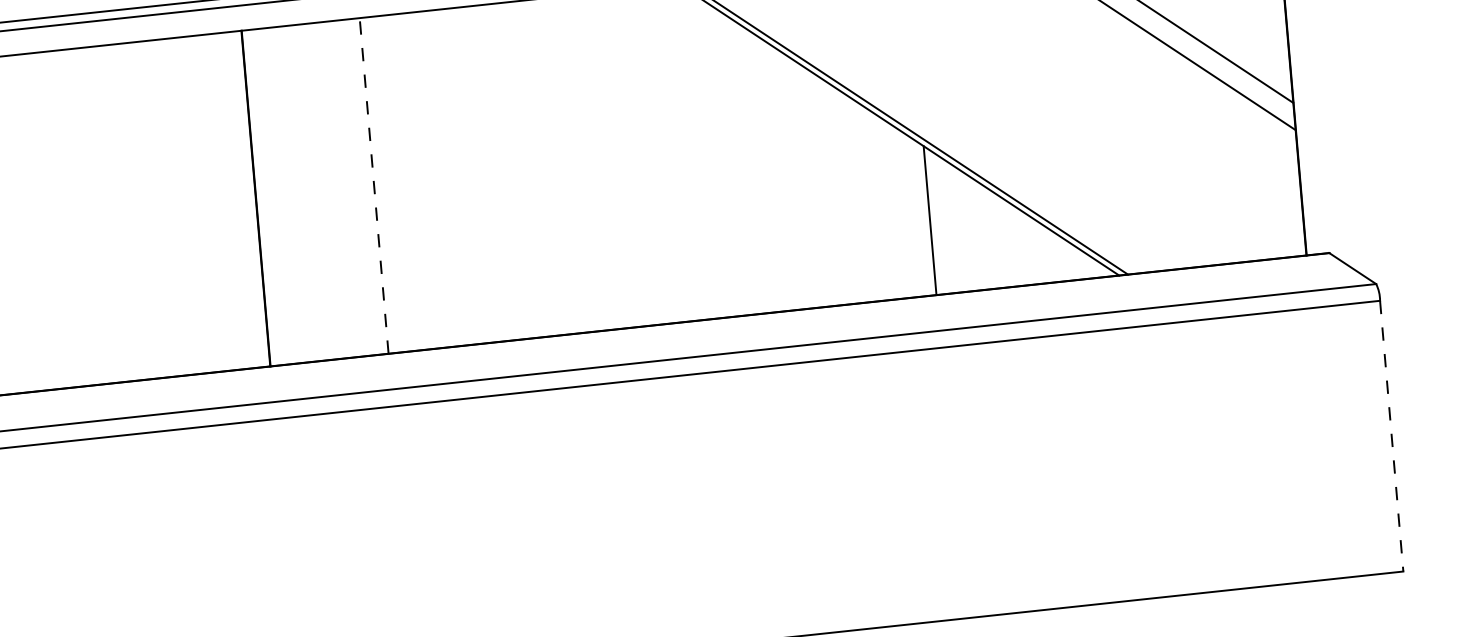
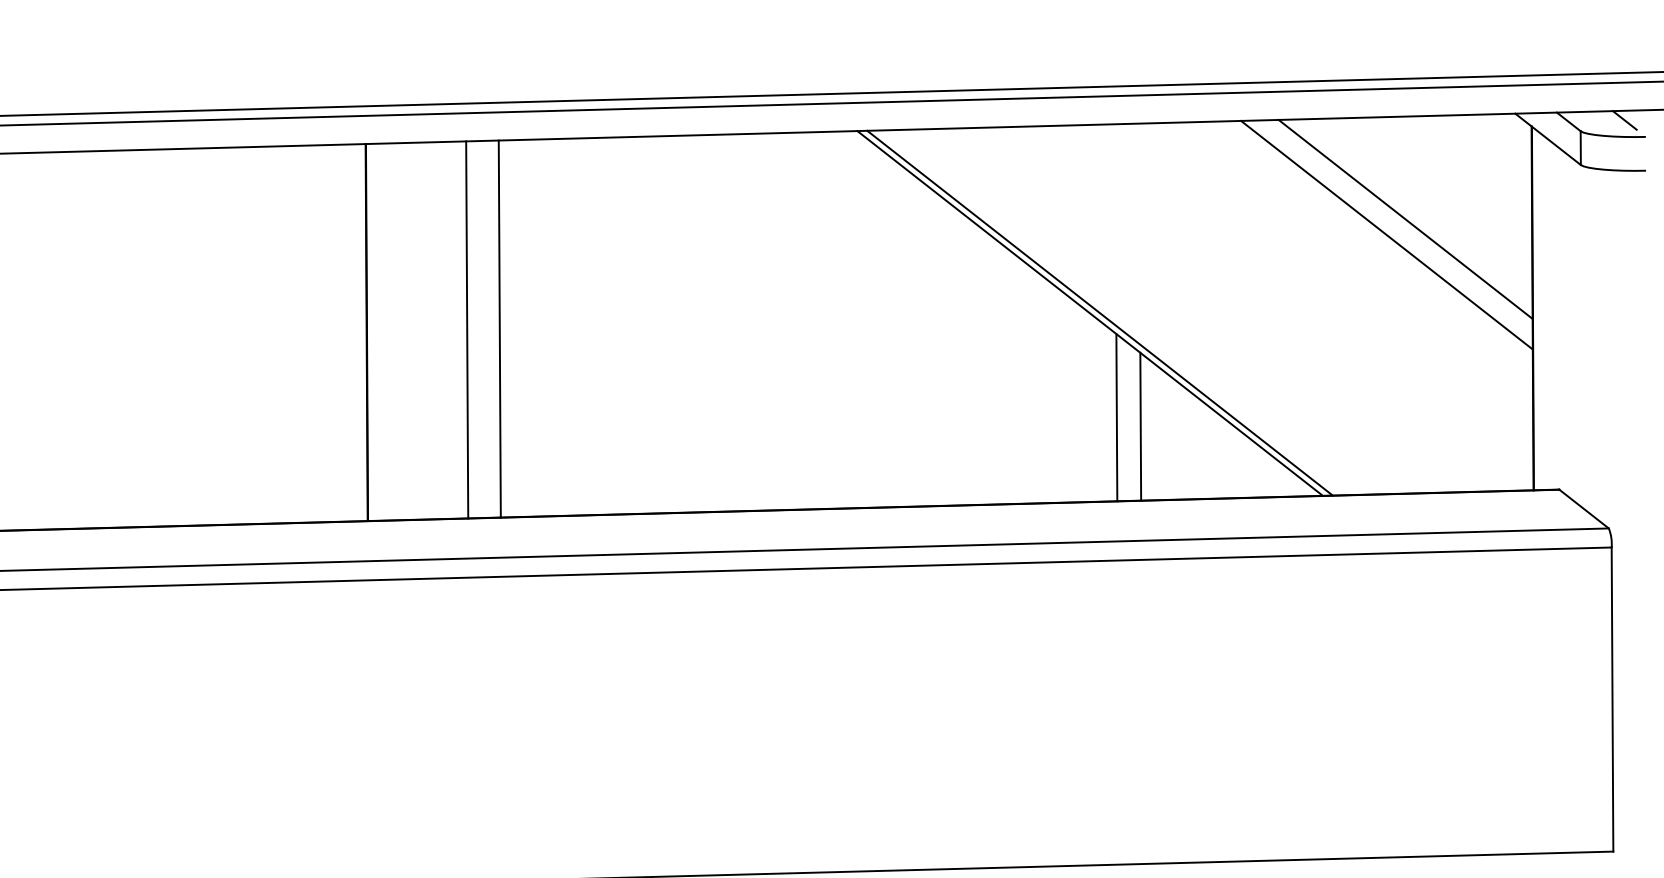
line: (373, 186) -> (499, 329), dashed -> solid
line: (345, 188) -> (467, 329), added
line: (951, 226) -> (1140, 426), added
line: (1391, 437) -> (1612, 700), dashed -> solid

